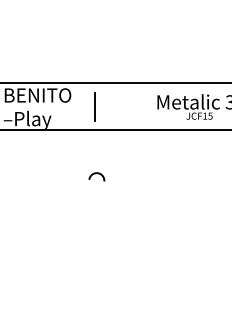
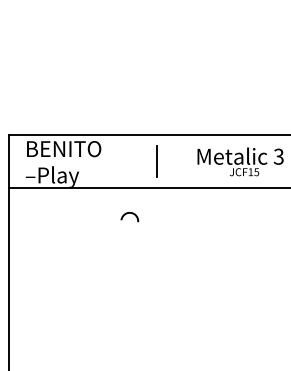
line: (93, 106) -> (156, 161), moved
part: (96, 176) -> (129, 216), moved

